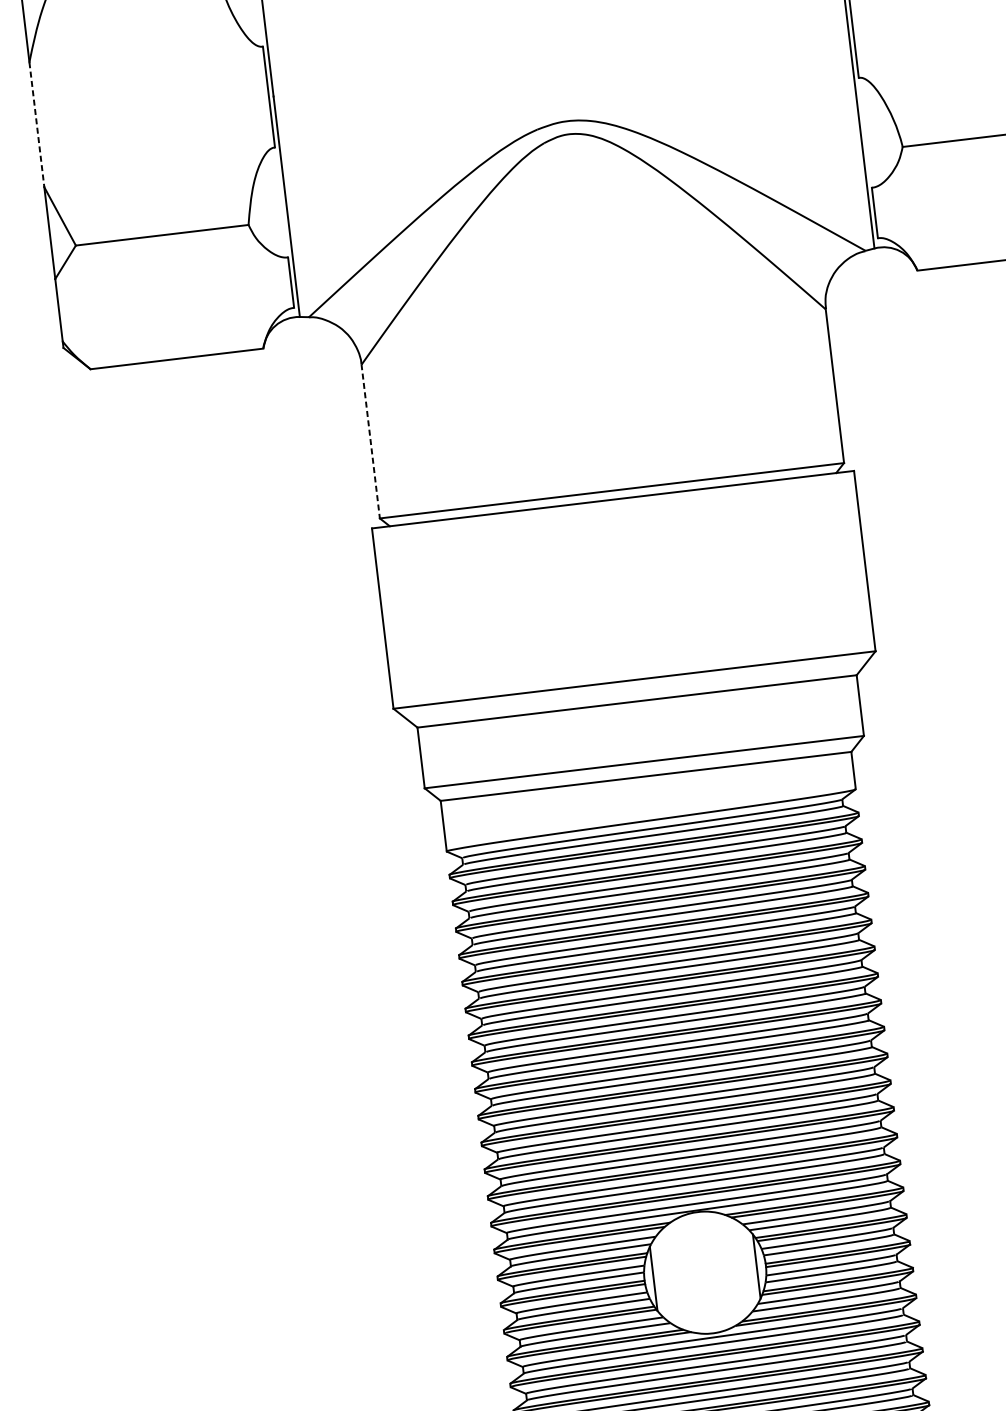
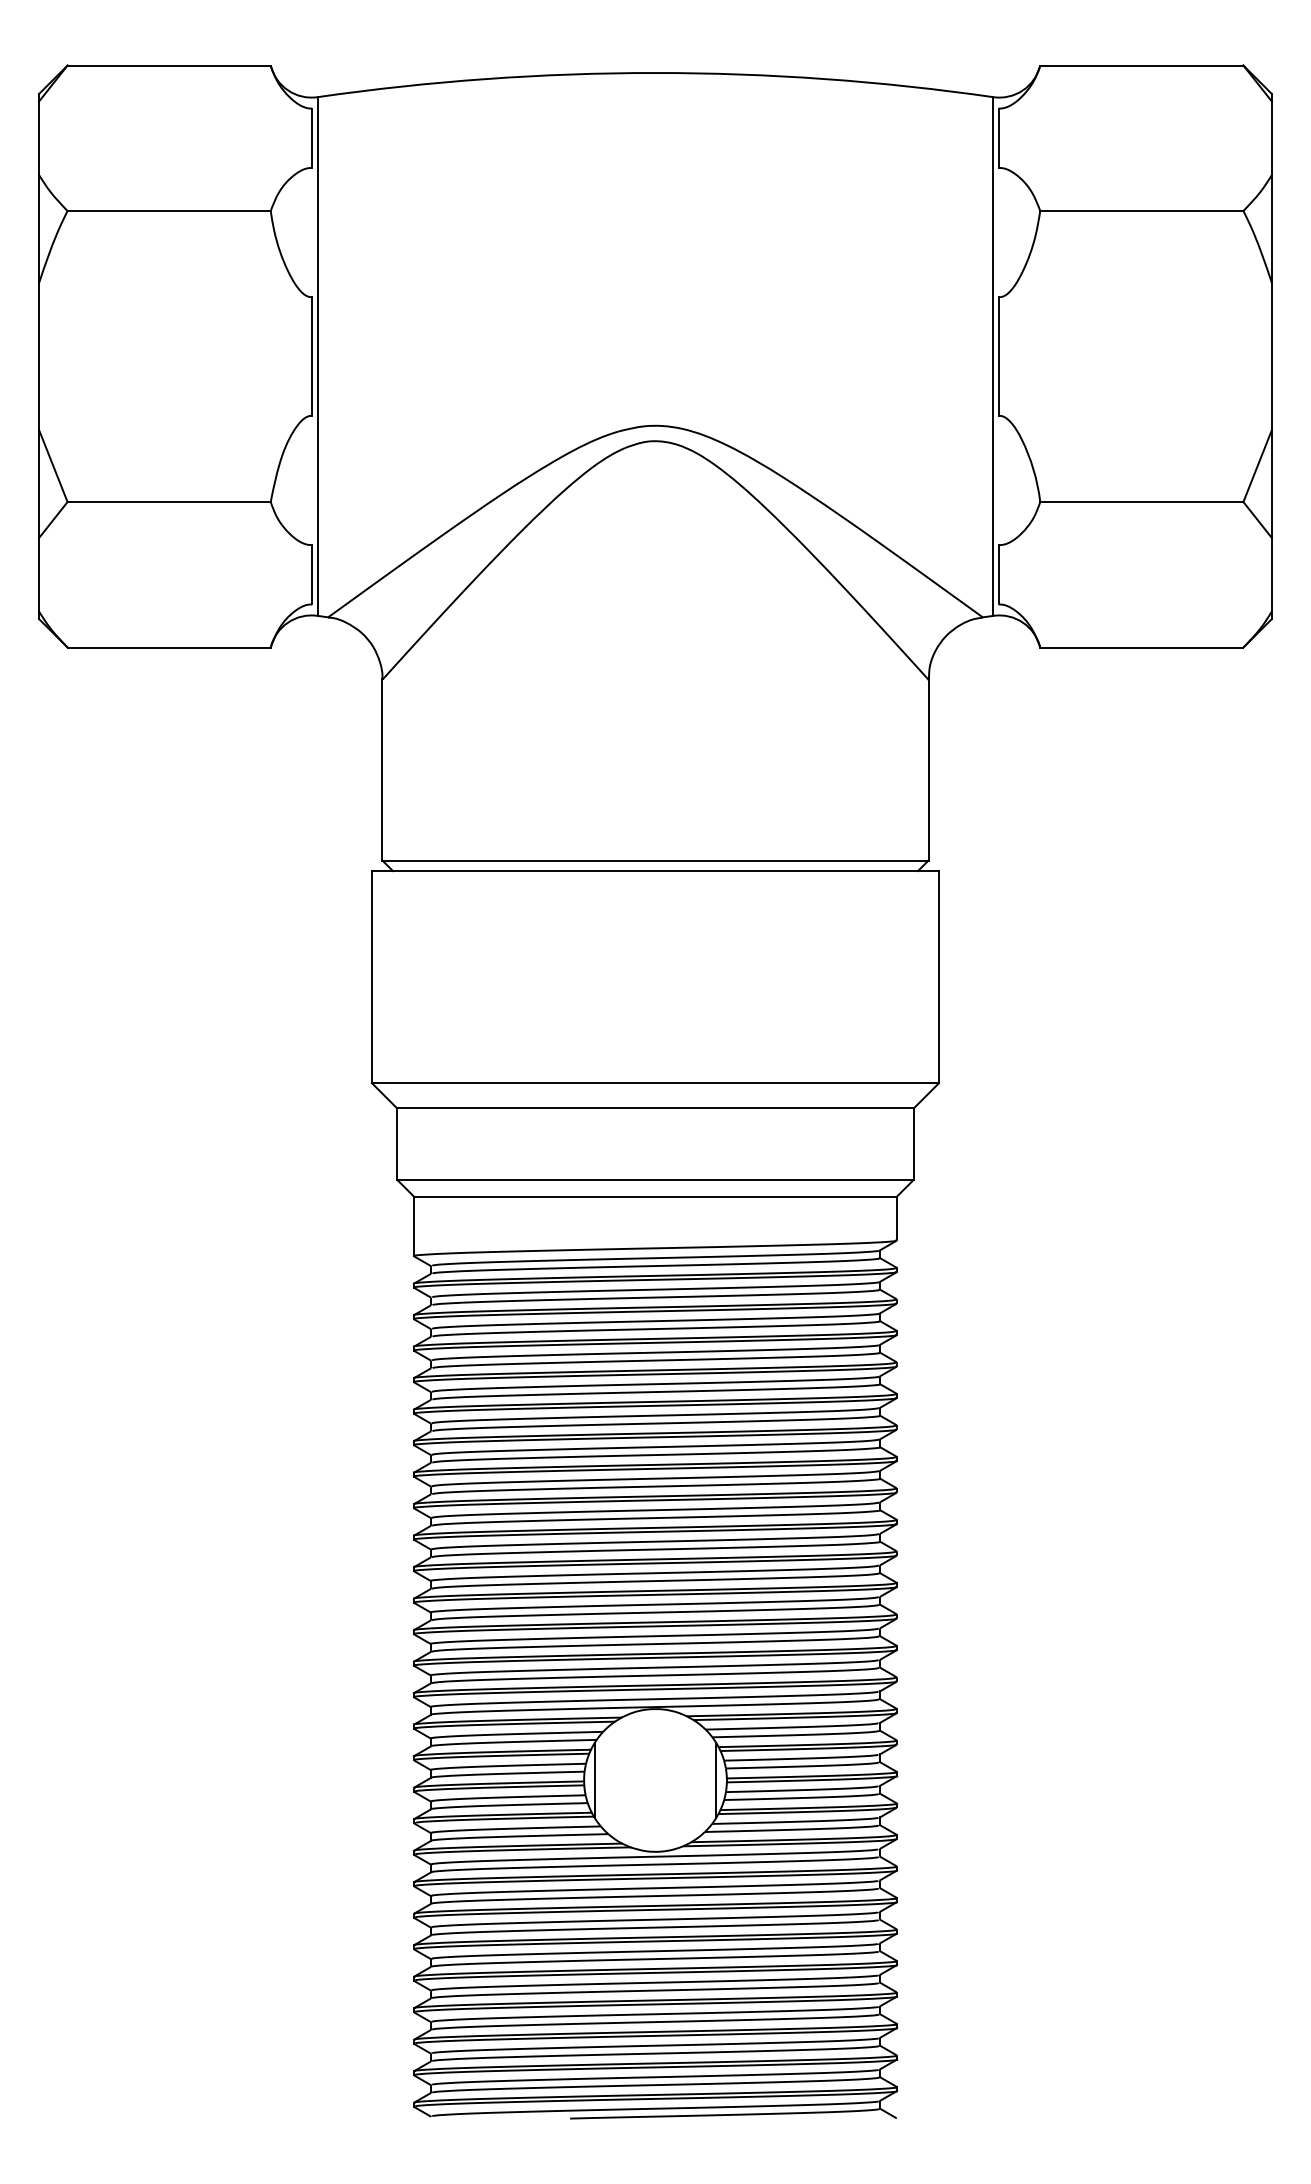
line: (37, 124) -> (39, 356), dashed -> solid
line: (370, 441) -> (382, 769), dashed -> solid

